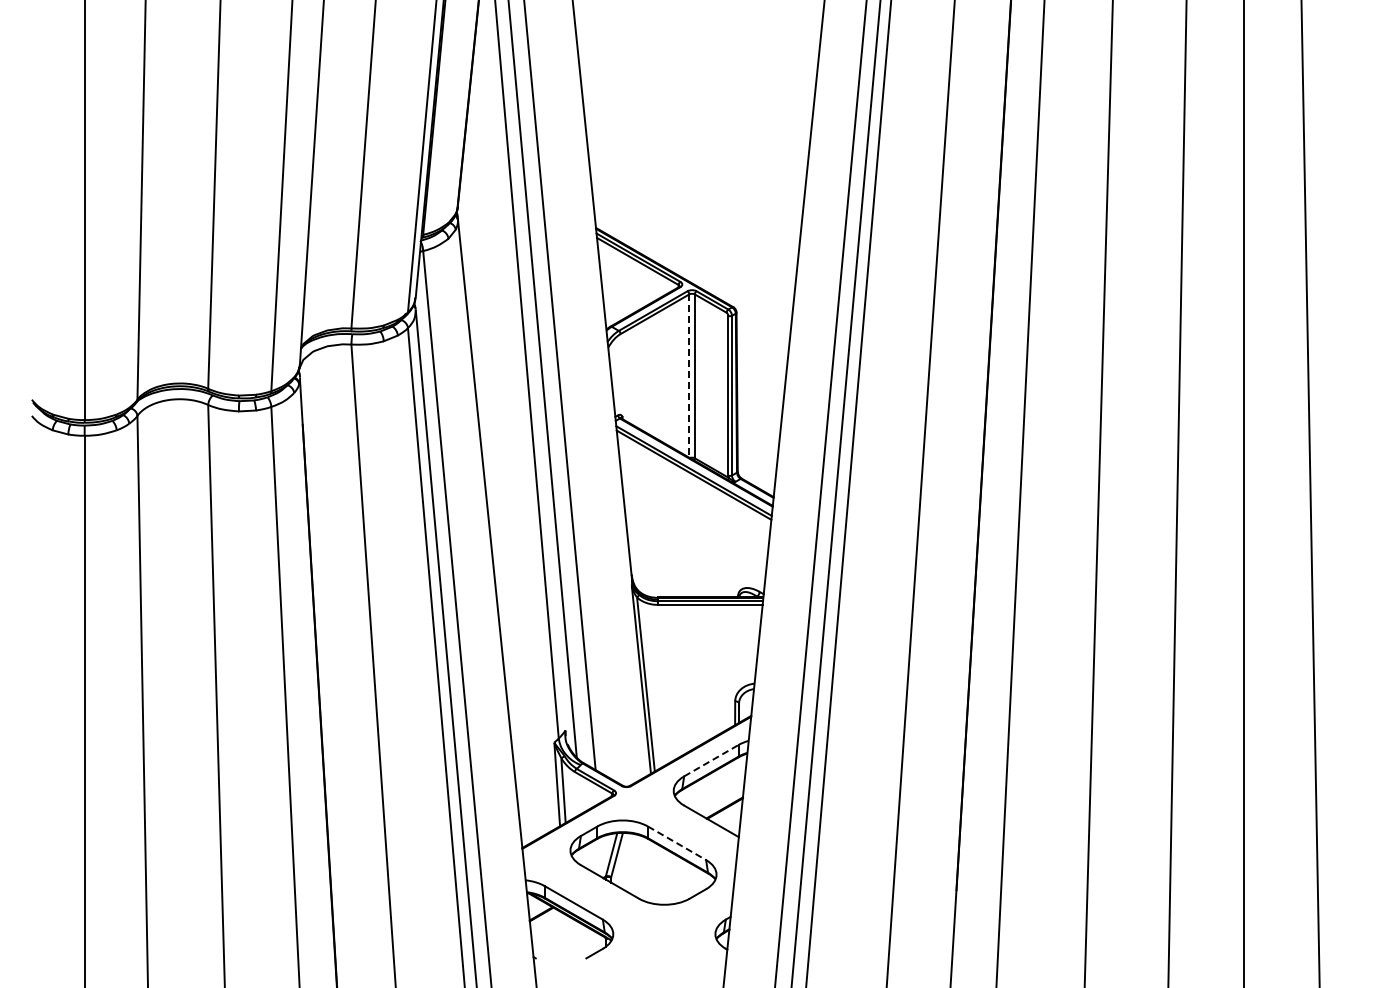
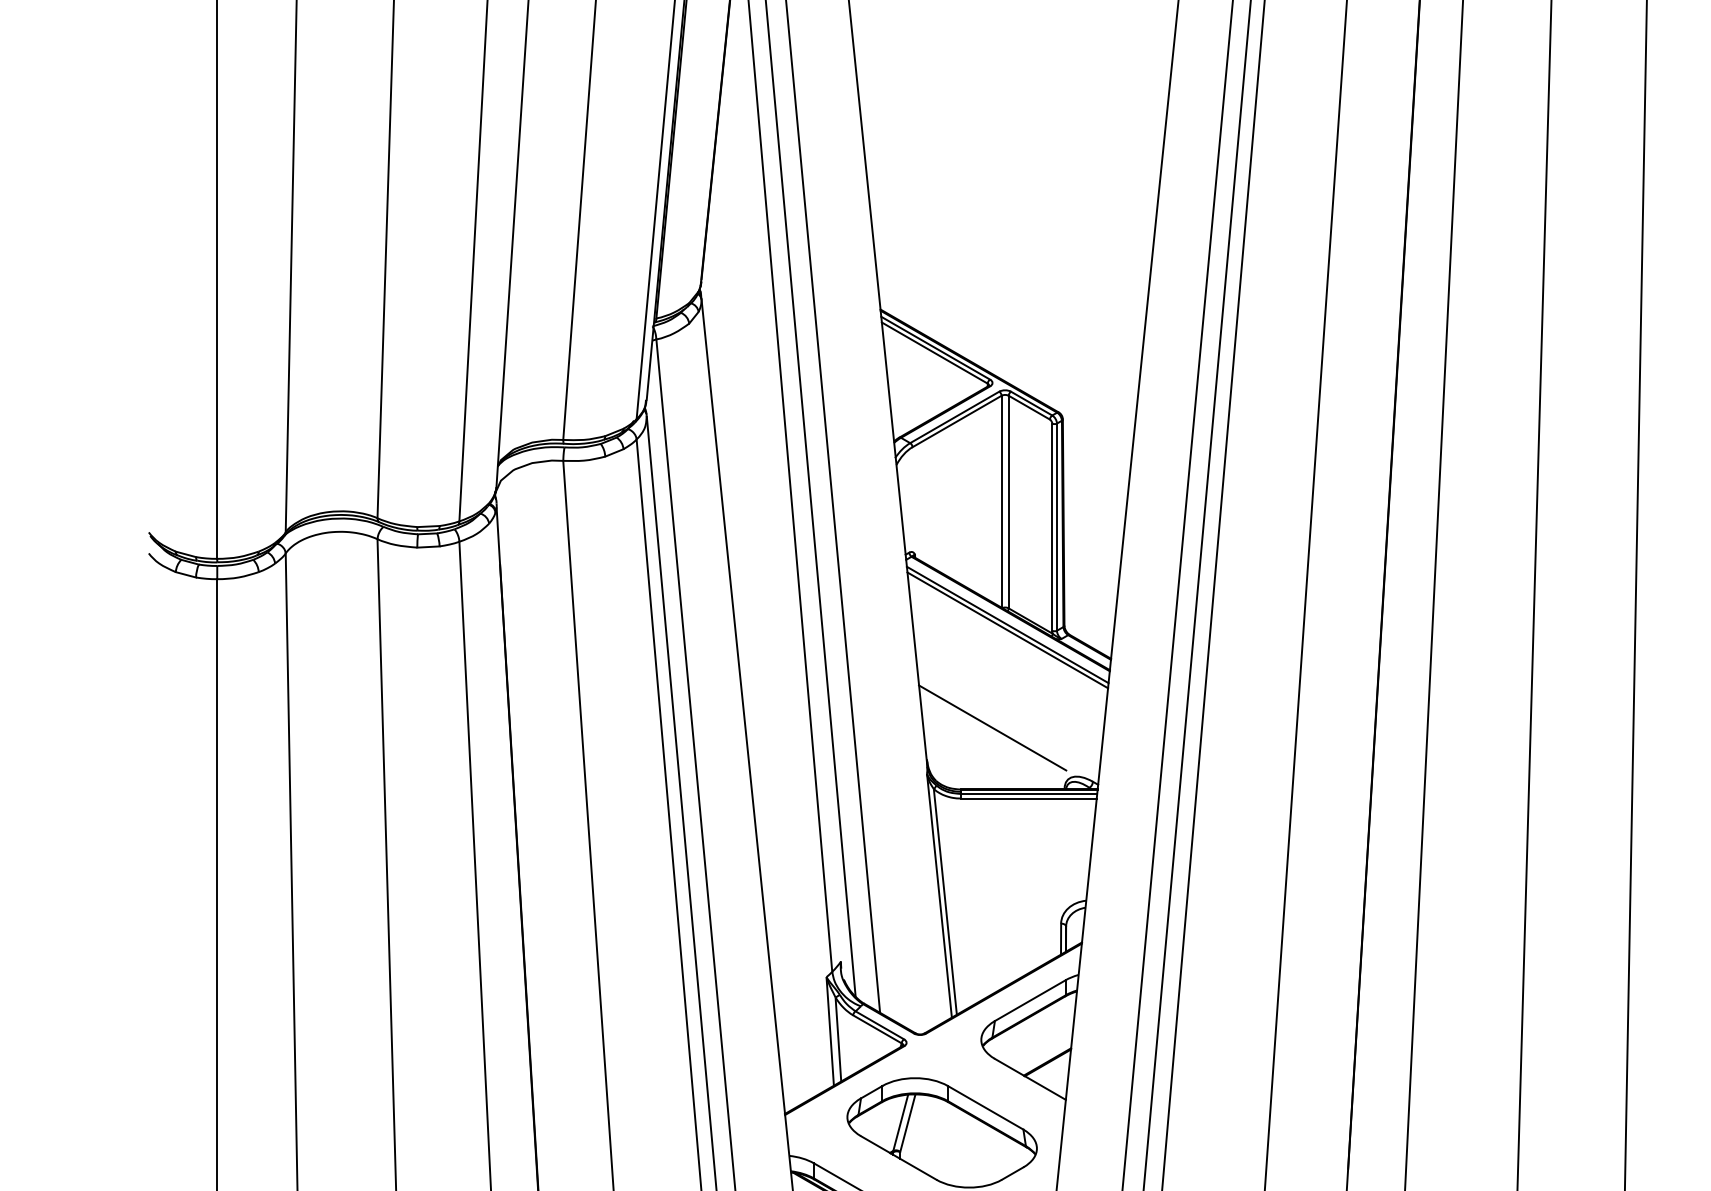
line: (689, 376) -> (1001, 502), dashed -> solid
line: (682, 550) -> (992, 728), added
line: (711, 760) -> (1030, 1000), dashed -> solid
line: (677, 843) -> (986, 1108), dashed -> solid

